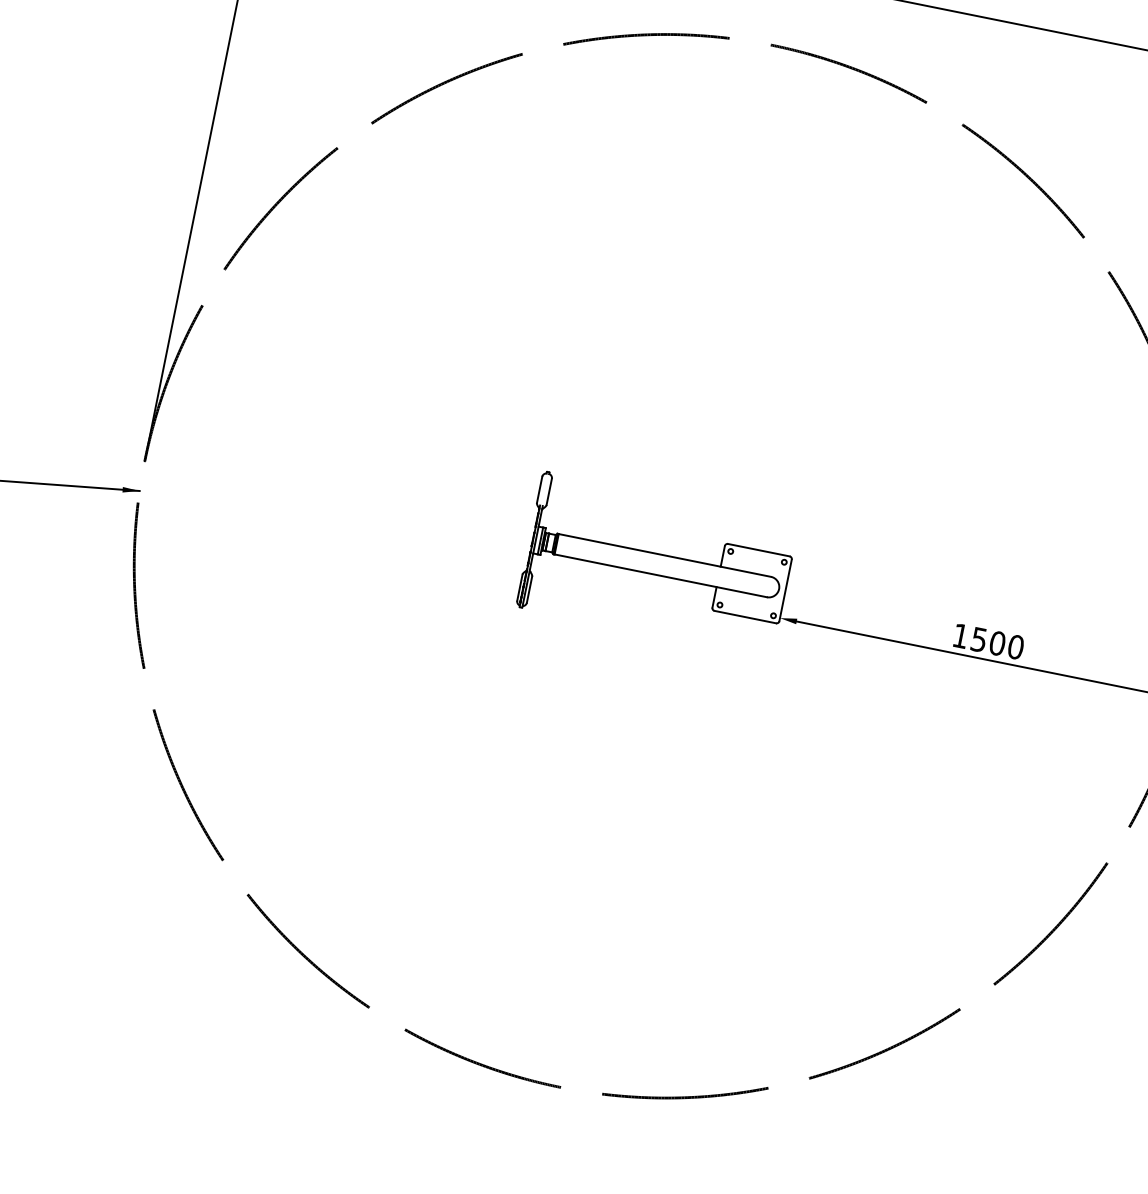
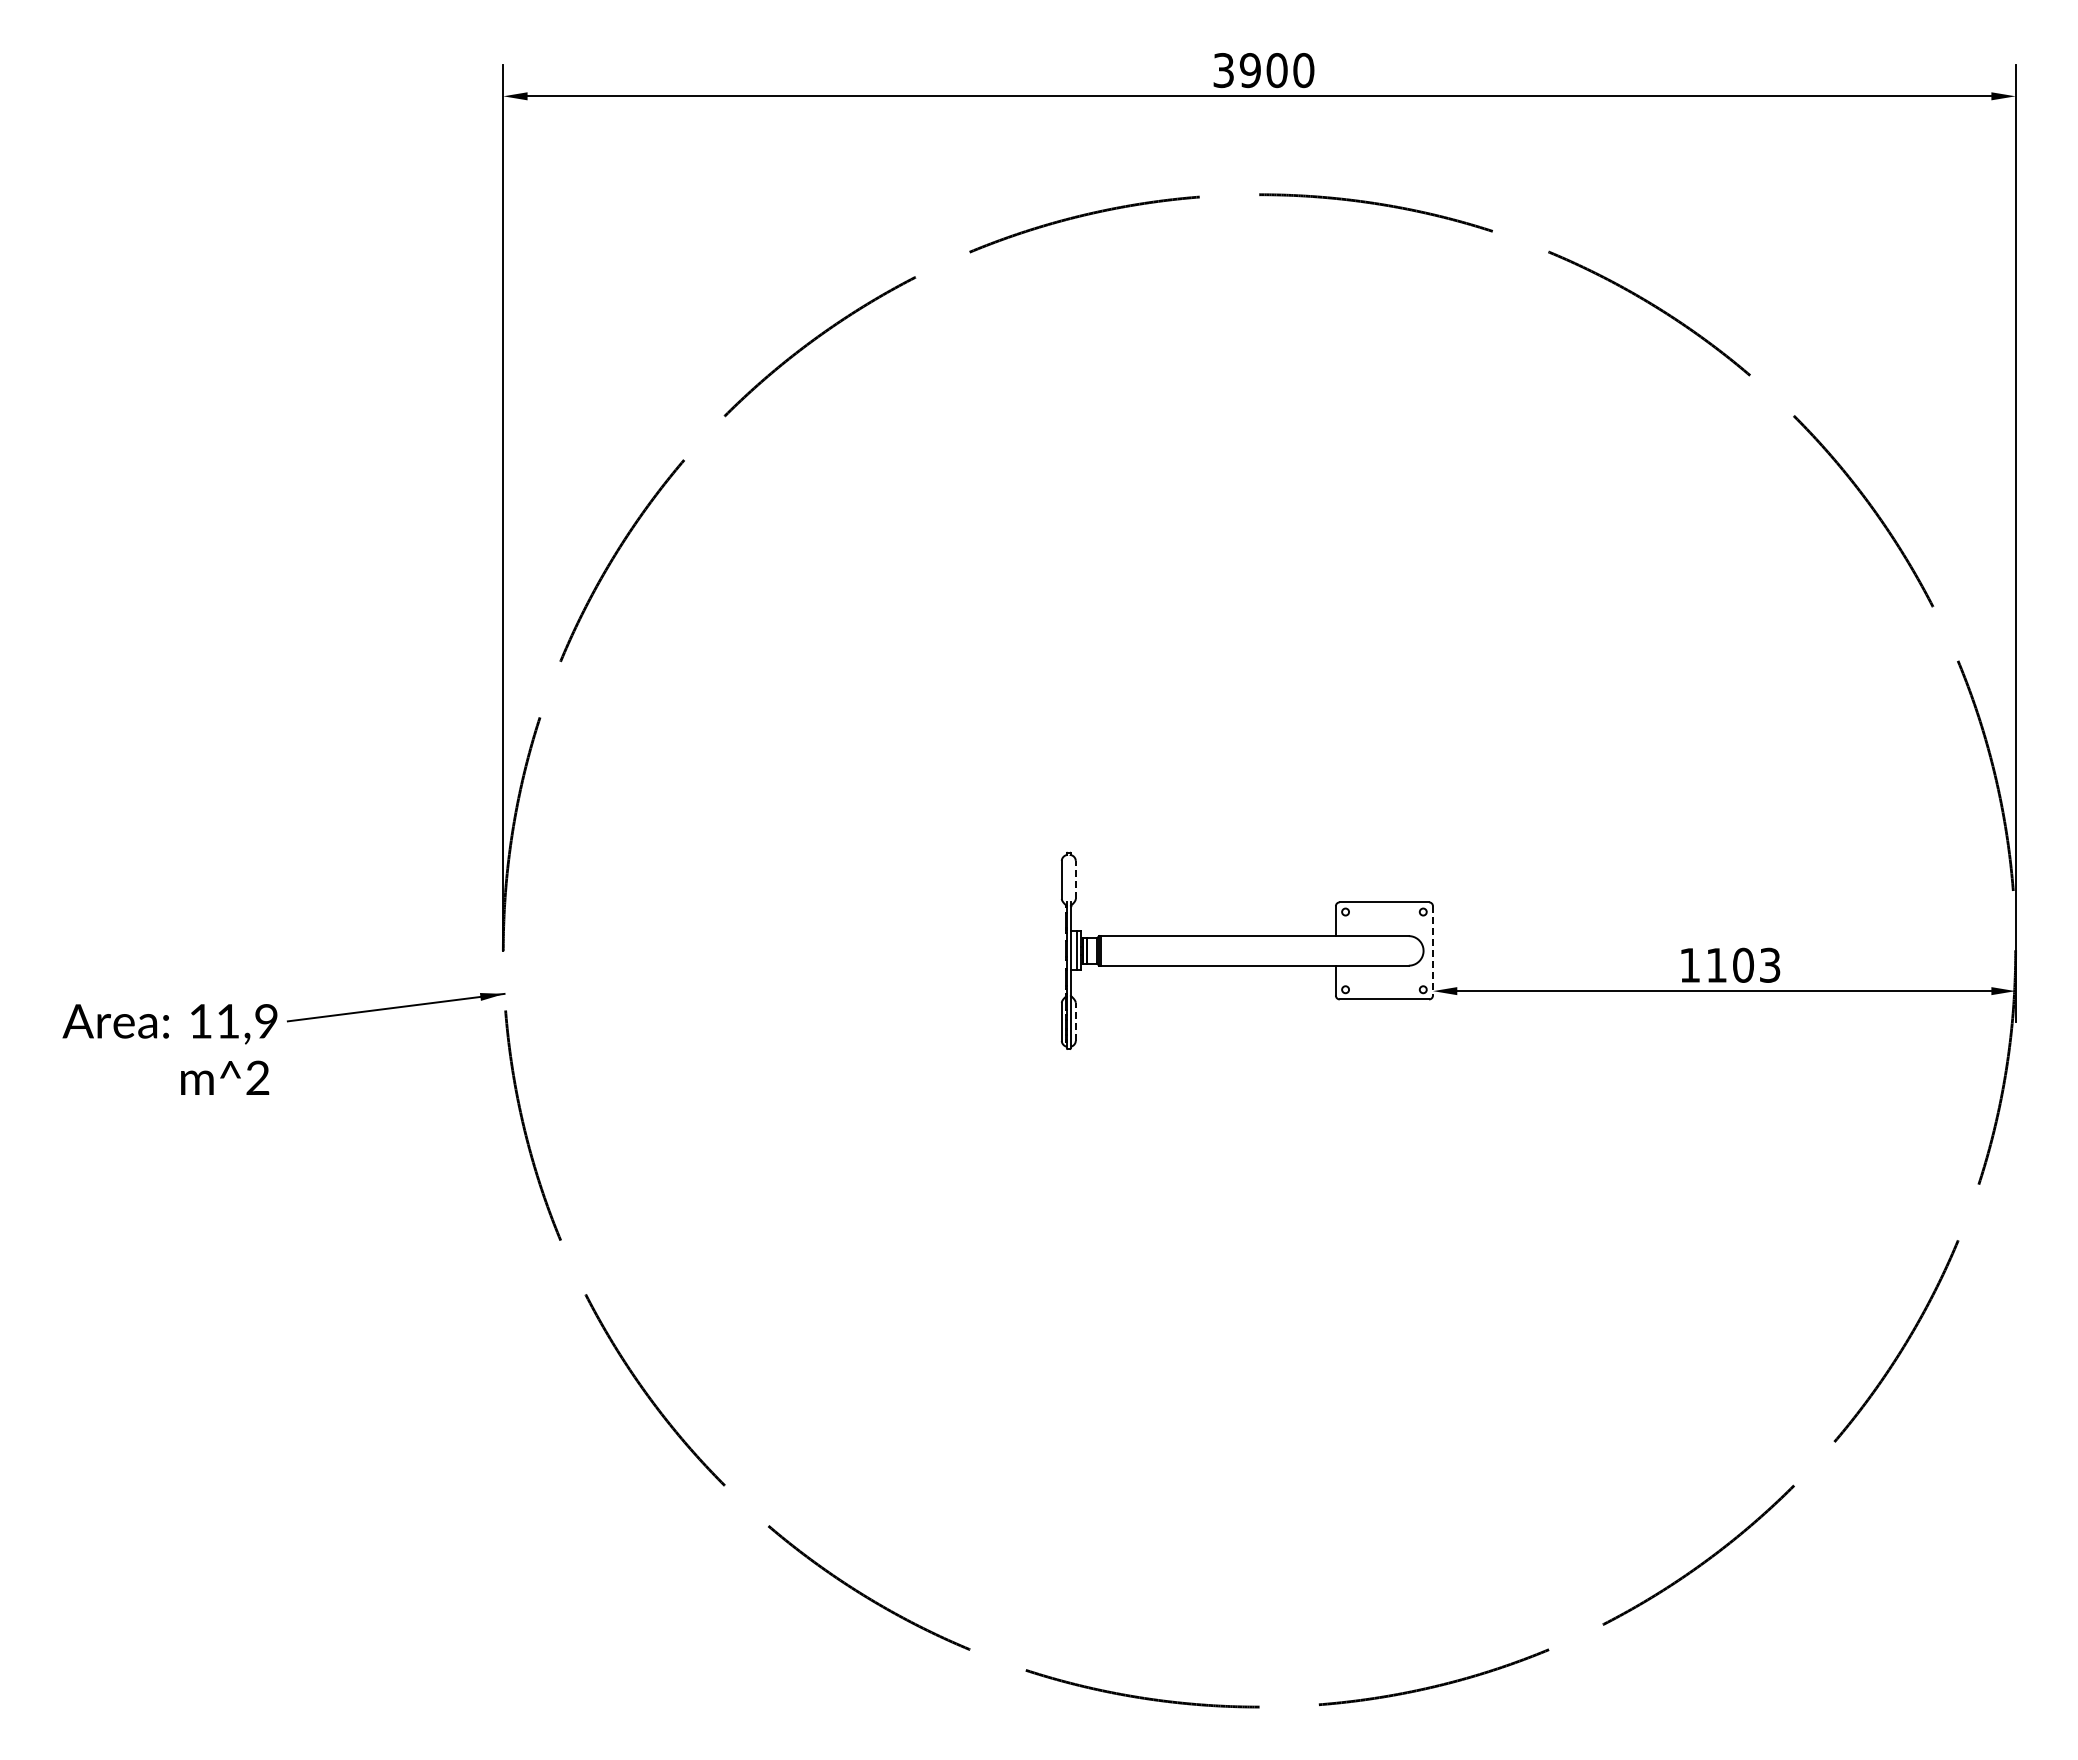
line: (549, 491) -> (1075, 879), solid -> dashed
line: (529, 589) -> (1075, 1021), solid -> dashed
line: (785, 590) -> (1432, 950), solid -> dashed
text: (997, 642) -> (1743, 964), 1500 -> 1103

